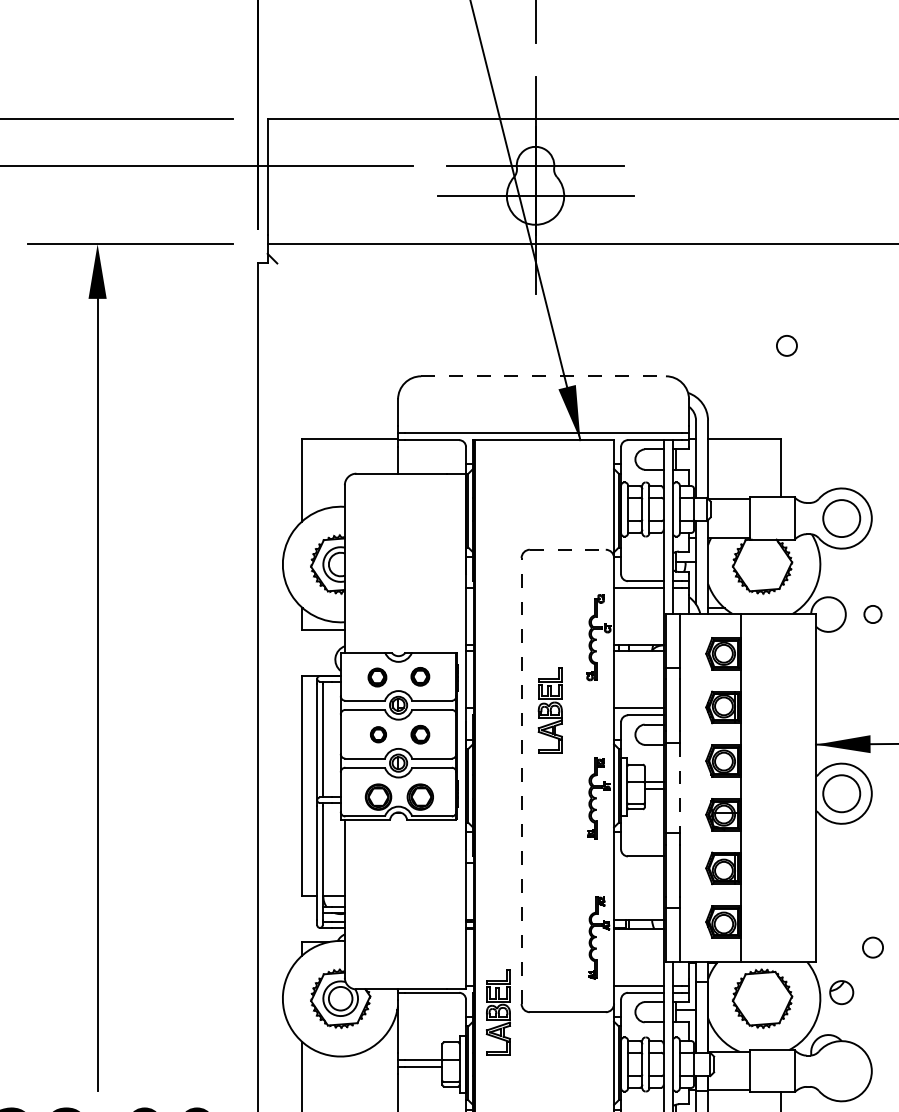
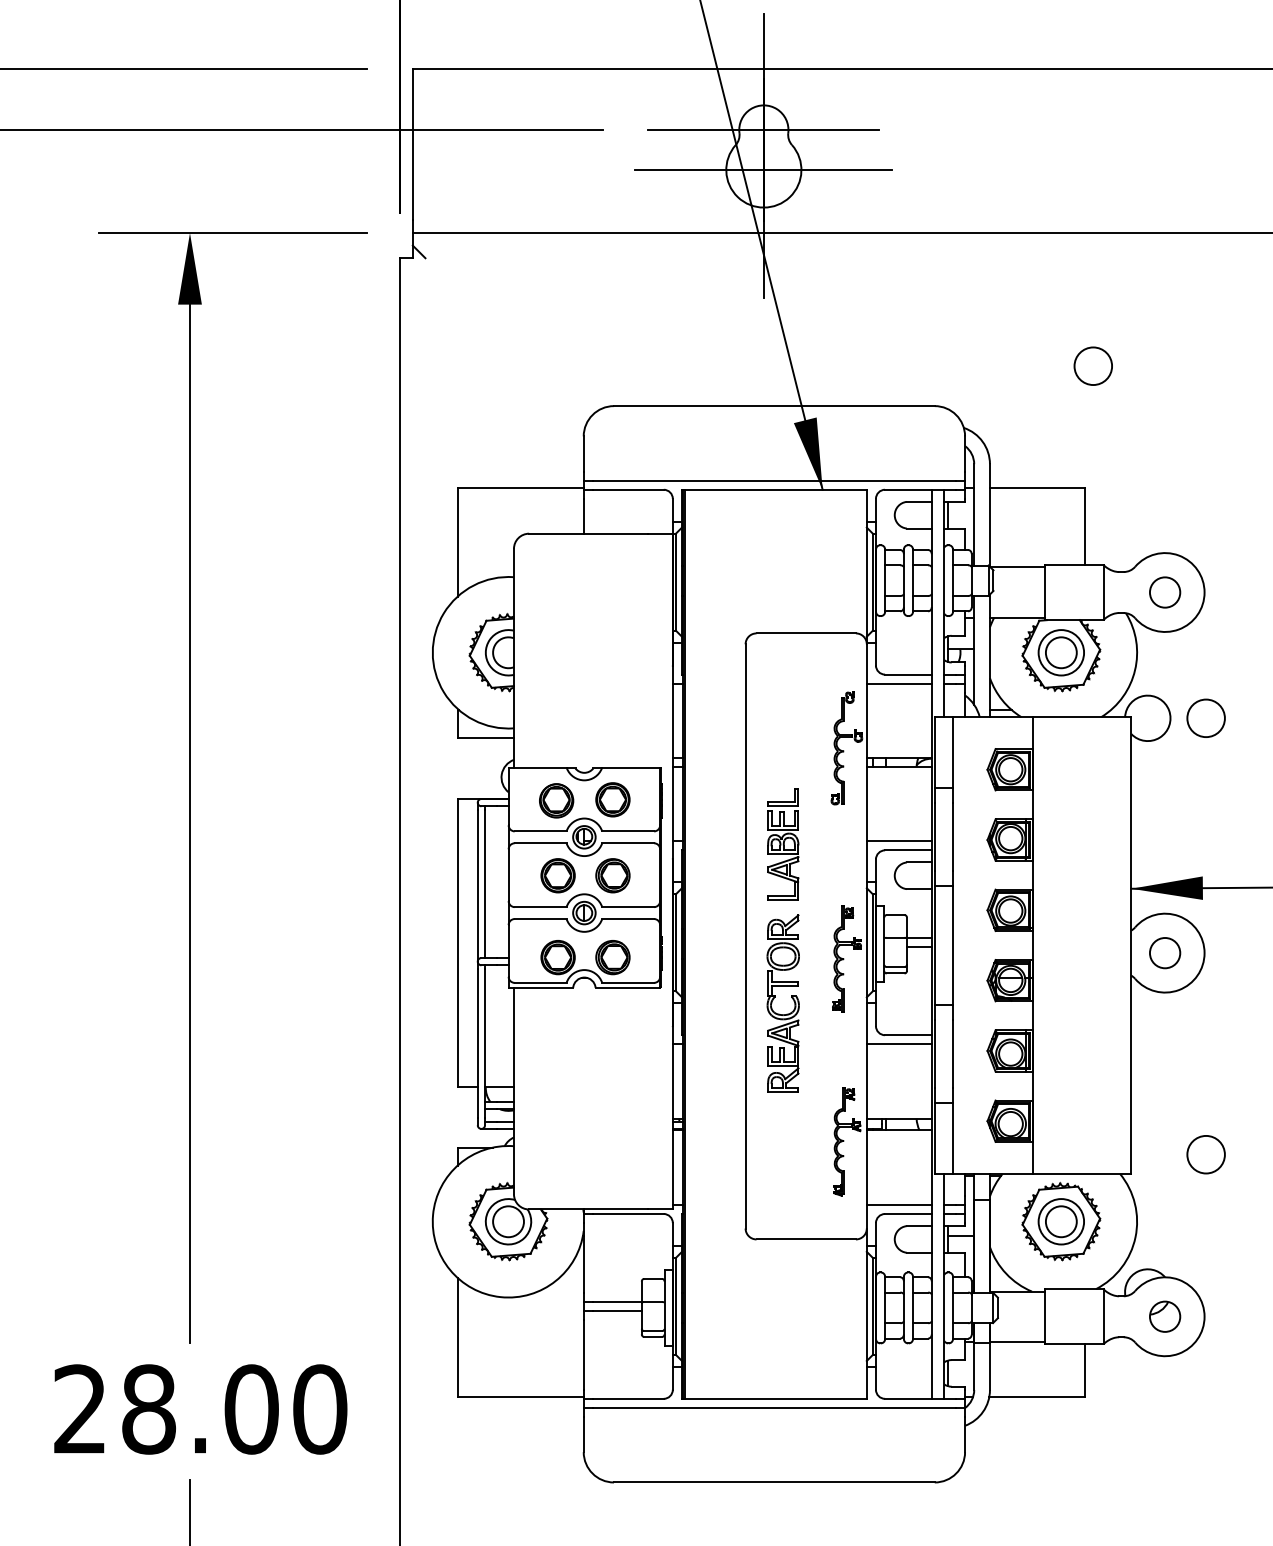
circle: (787, 346) -> (1093, 366), size x1.43
line: (543, 376) -> (774, 406), dashed -> solid
circle: (841, 518) -> (1164, 592), size x0.62
line: (568, 549) -> (806, 633), dashed -> solid
part: (761, 564) -> (1060, 652), added
circle: (872, 613) -> (1205, 717), size x1.67
part: (420, 676) -> (612, 799), size x1.43
part: (377, 677) -> (556, 800), size x1.43
part: (378, 734) -> (557, 875), size x1.67
part: (420, 734) -> (612, 875), size x1.43
line: (521, 780) -> (745, 935), dashed -> solid
line: (679, 788) -> (952, 946), dashed -> solid
circle: (841, 794) -> (1164, 953), size x0.62
part: (544, 827) -> (775, 997), added
line: (638, 863) -> (898, 1044), added
circle: (872, 947) -> (1205, 1154), size x1.43
part: (842, 992) -> (1165, 1316), moved
part: (761, 998) -> (1060, 1221), added
part: (498, 1013) -> (715, 1240), removed

